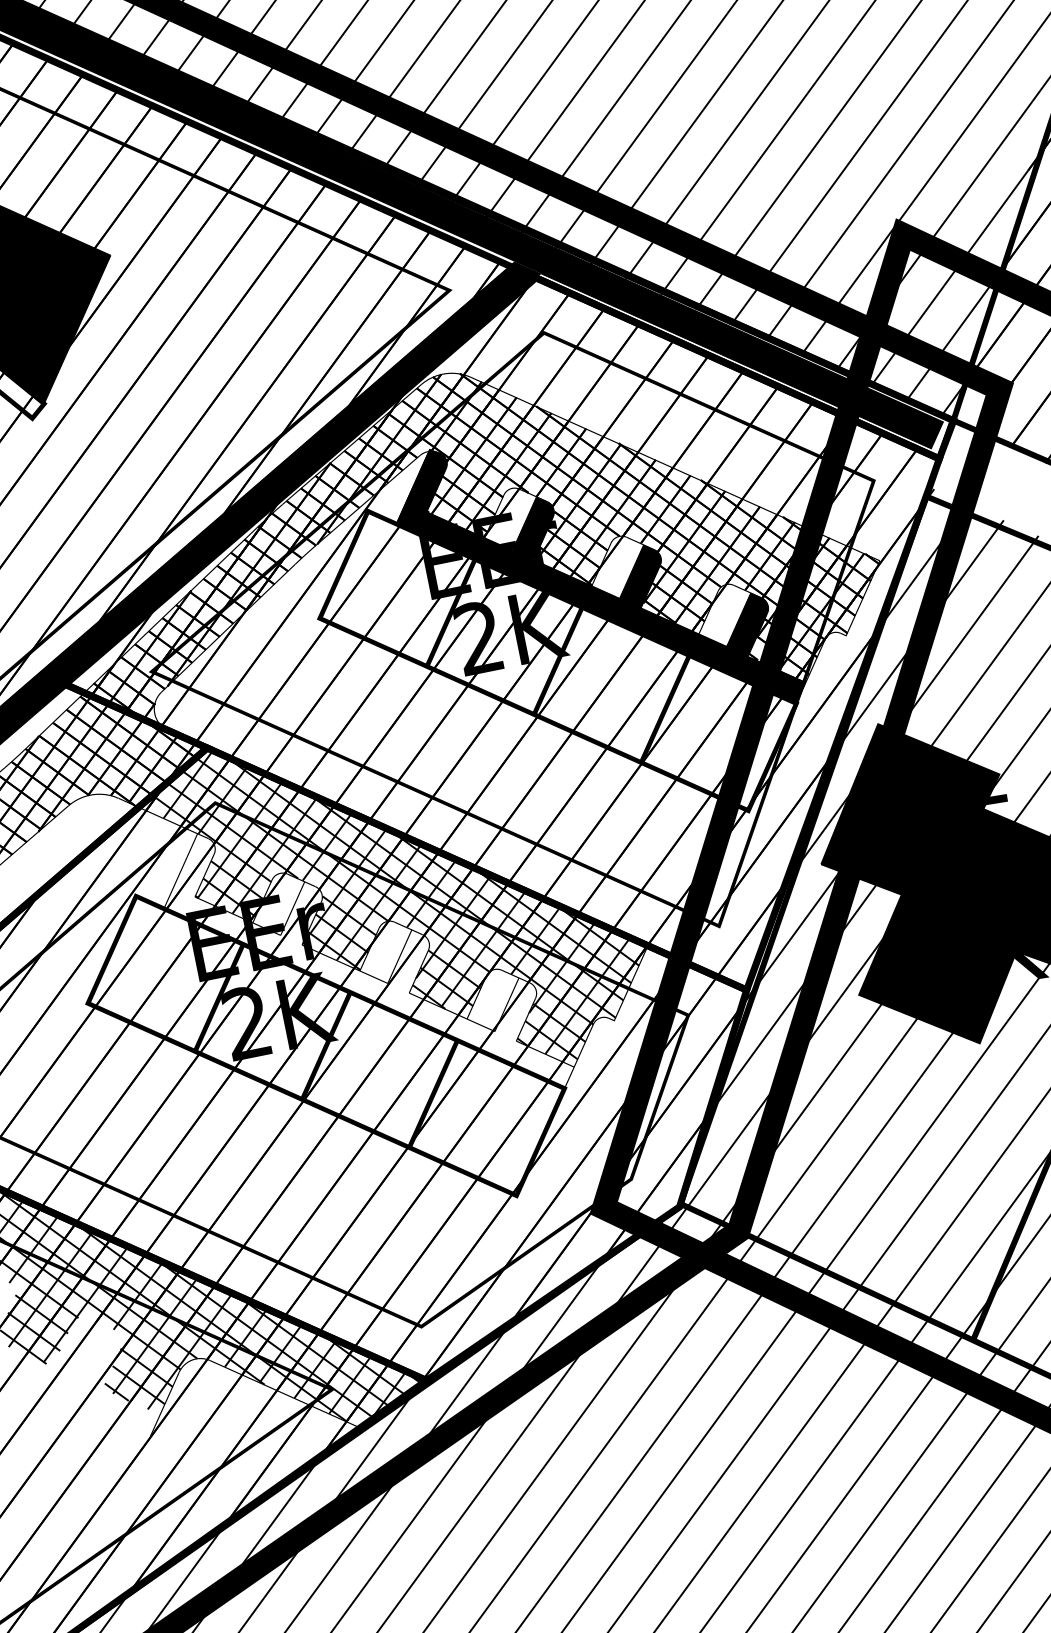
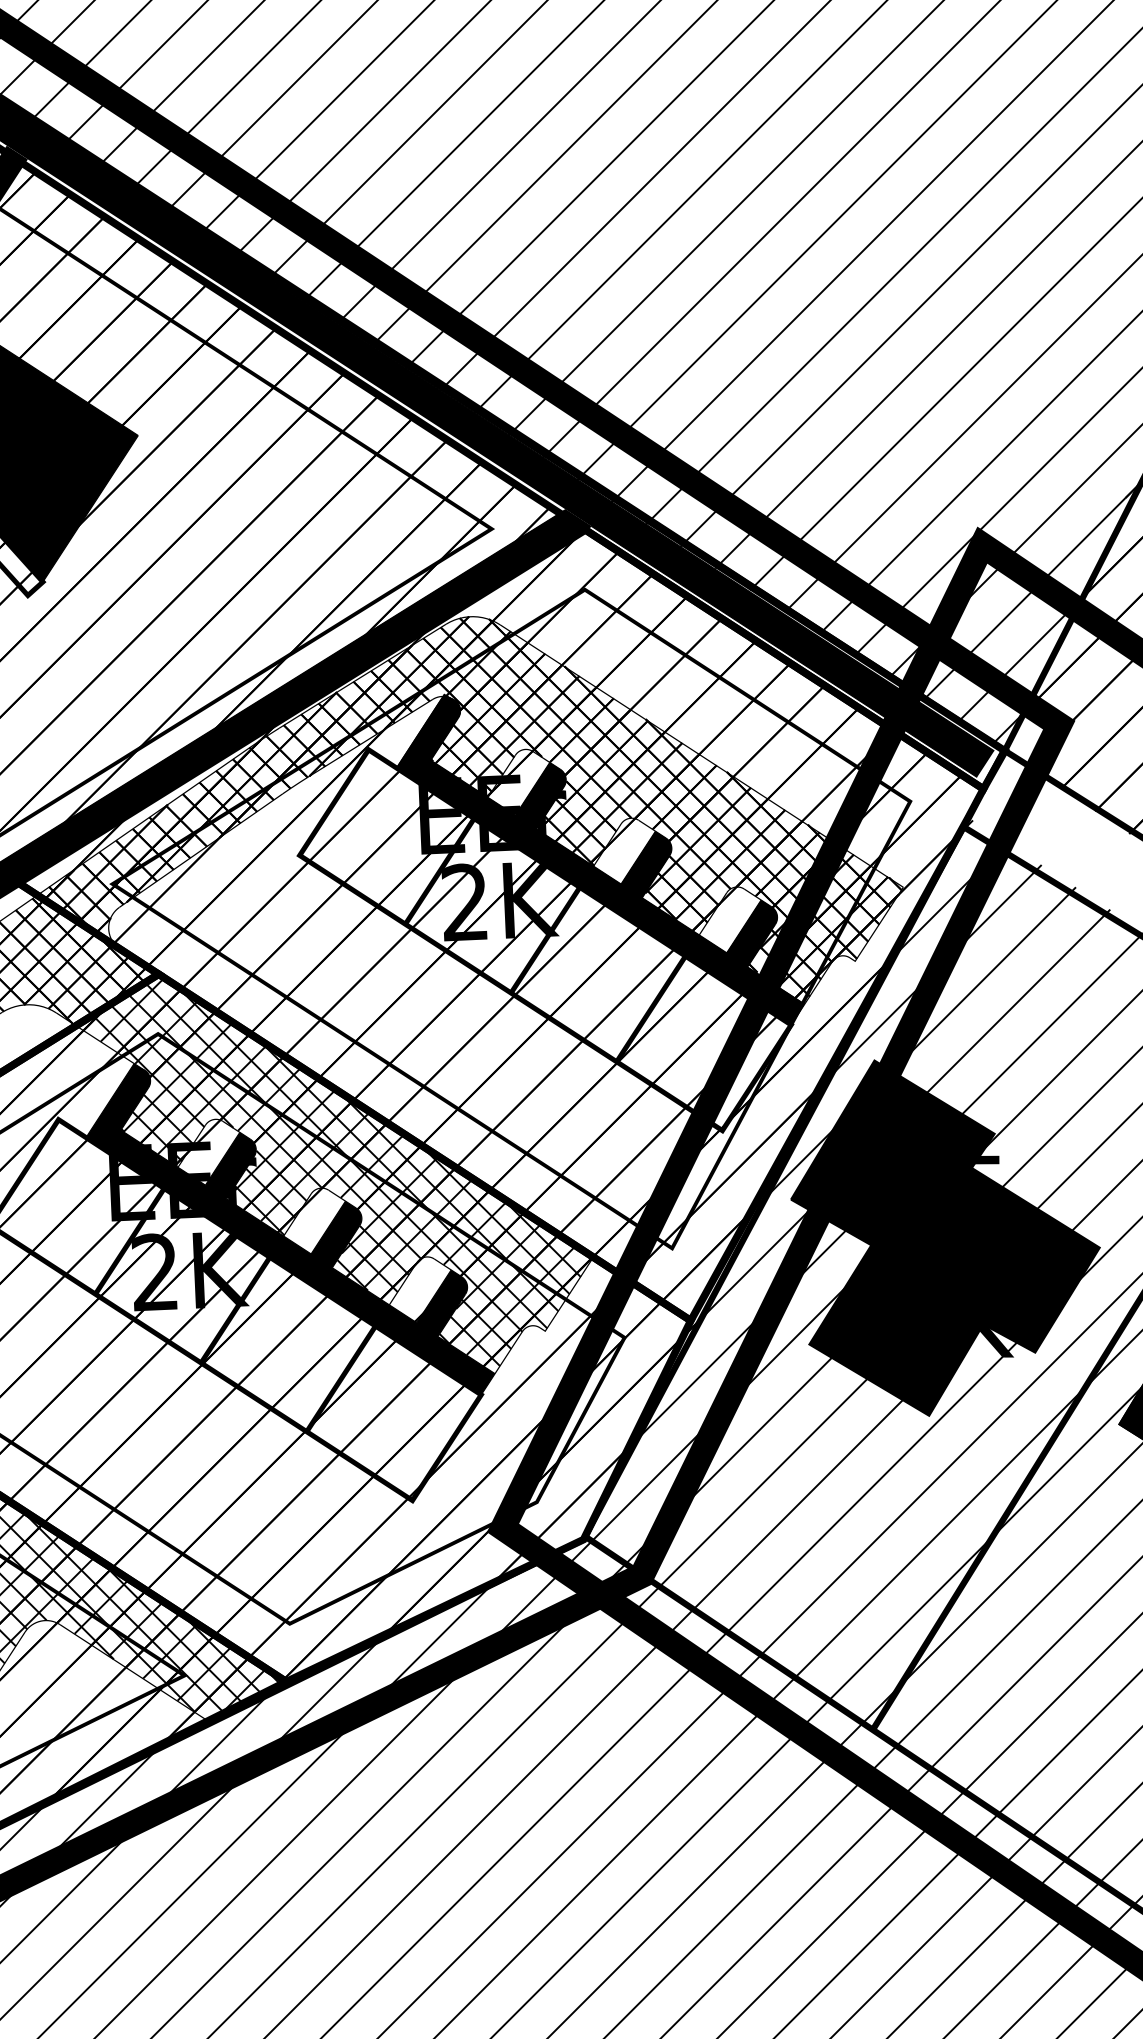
fill: (365, 962) -> (290, 1228), added

